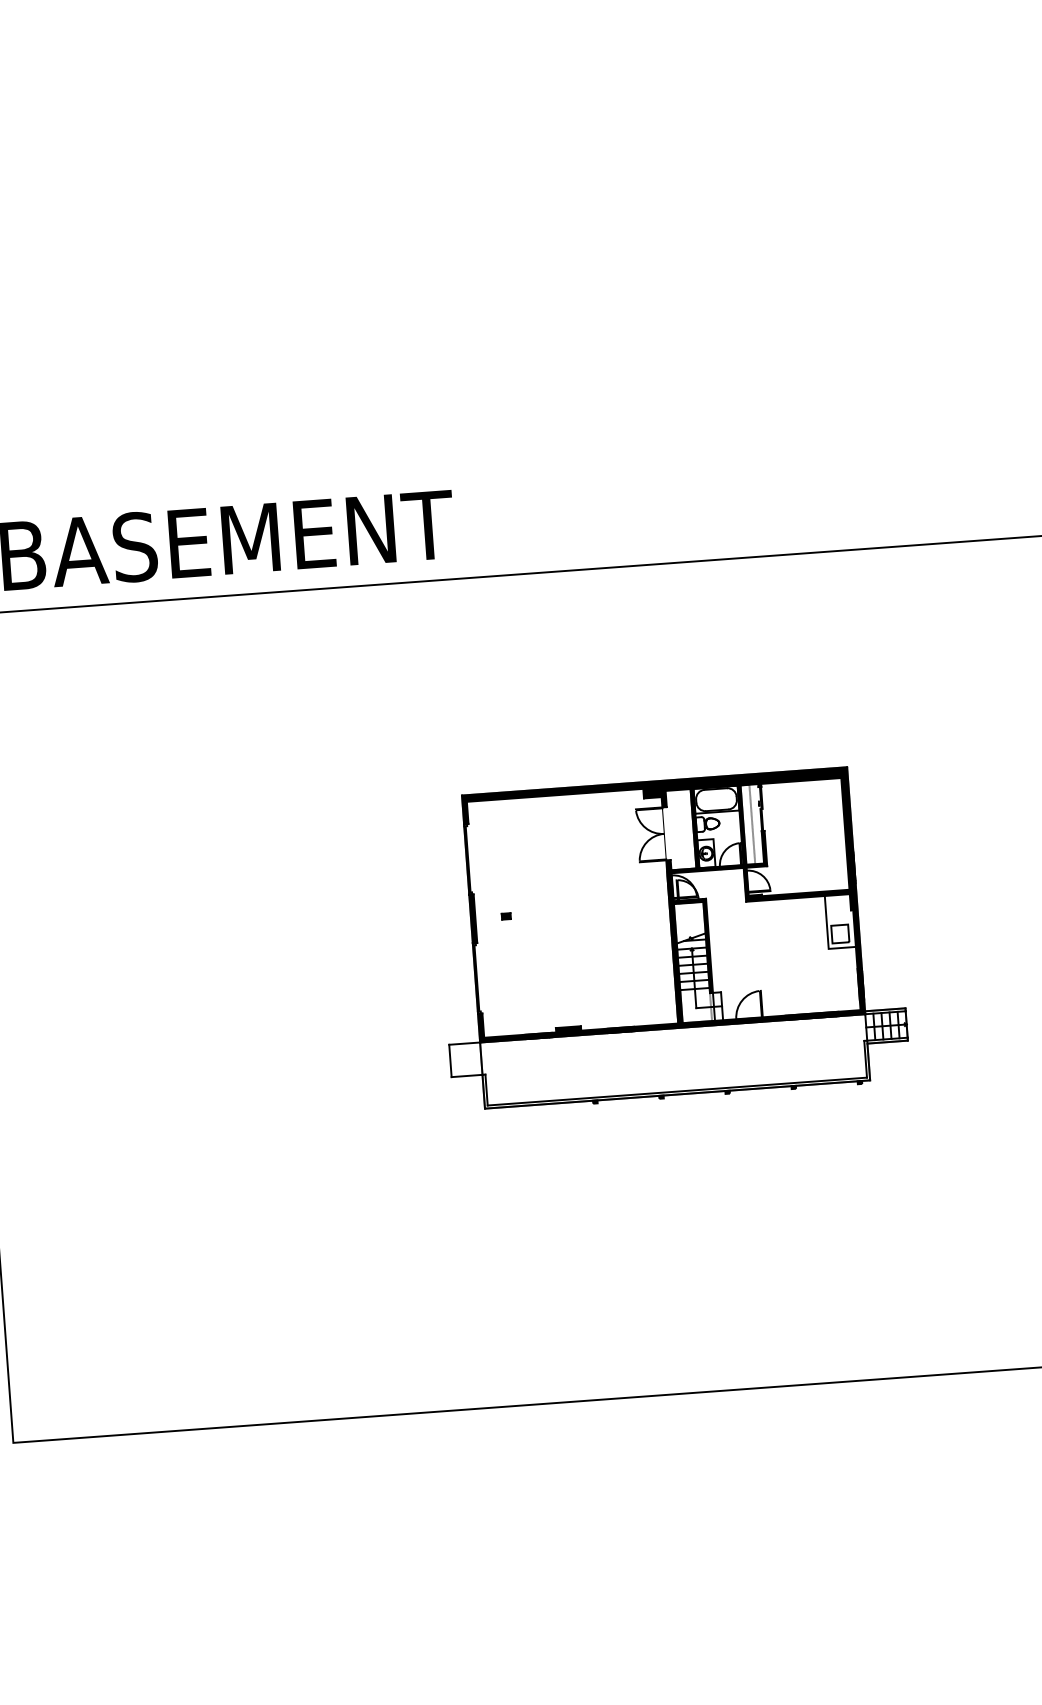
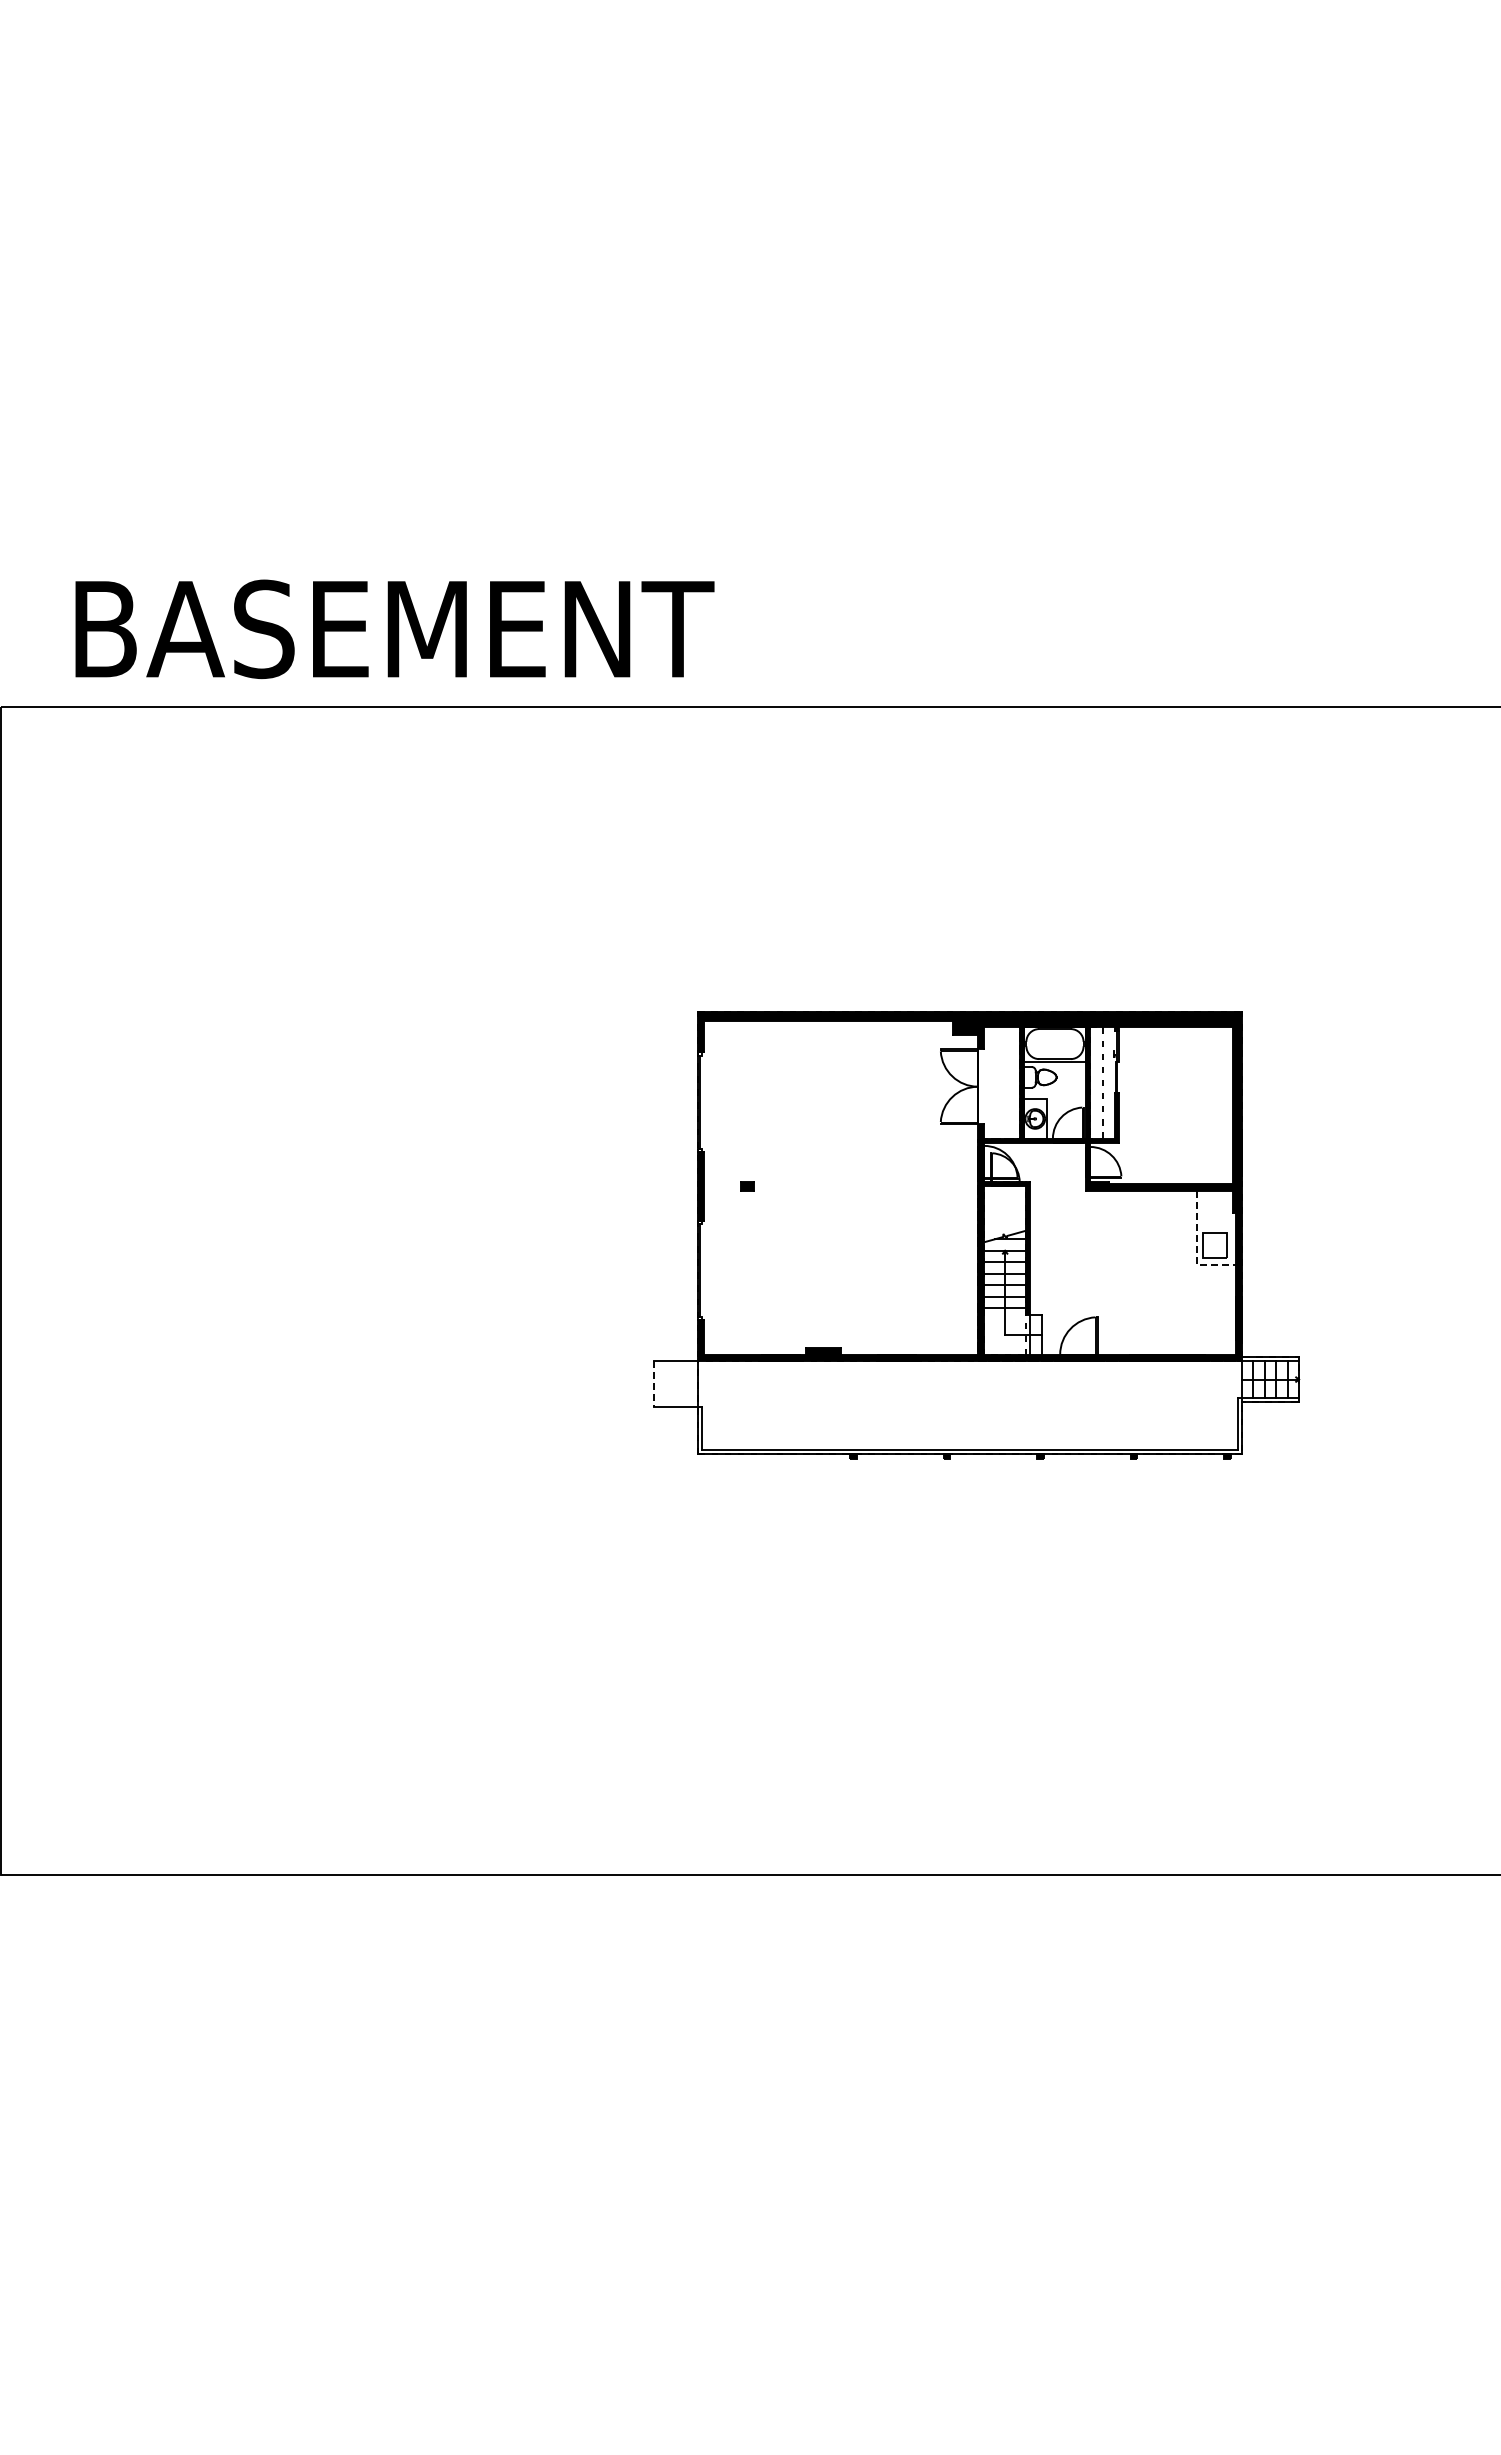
line: (828, 936) -> (1197, 1248), solid -> dashed
line: (450, 1060) -> (654, 1383), solid -> dashed

